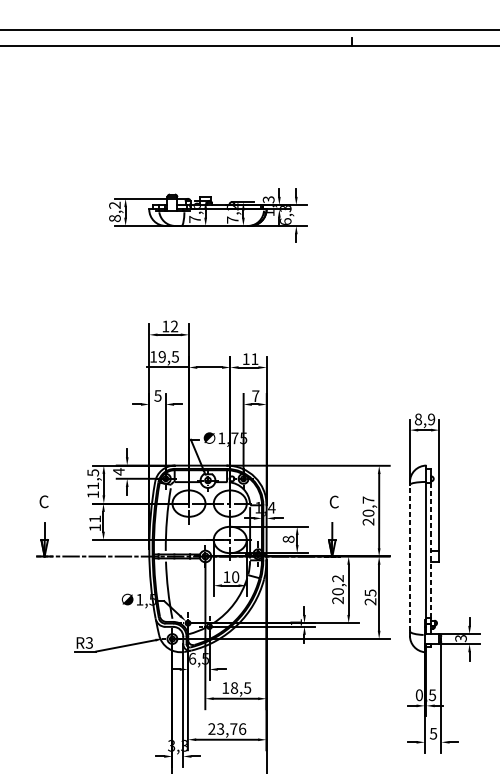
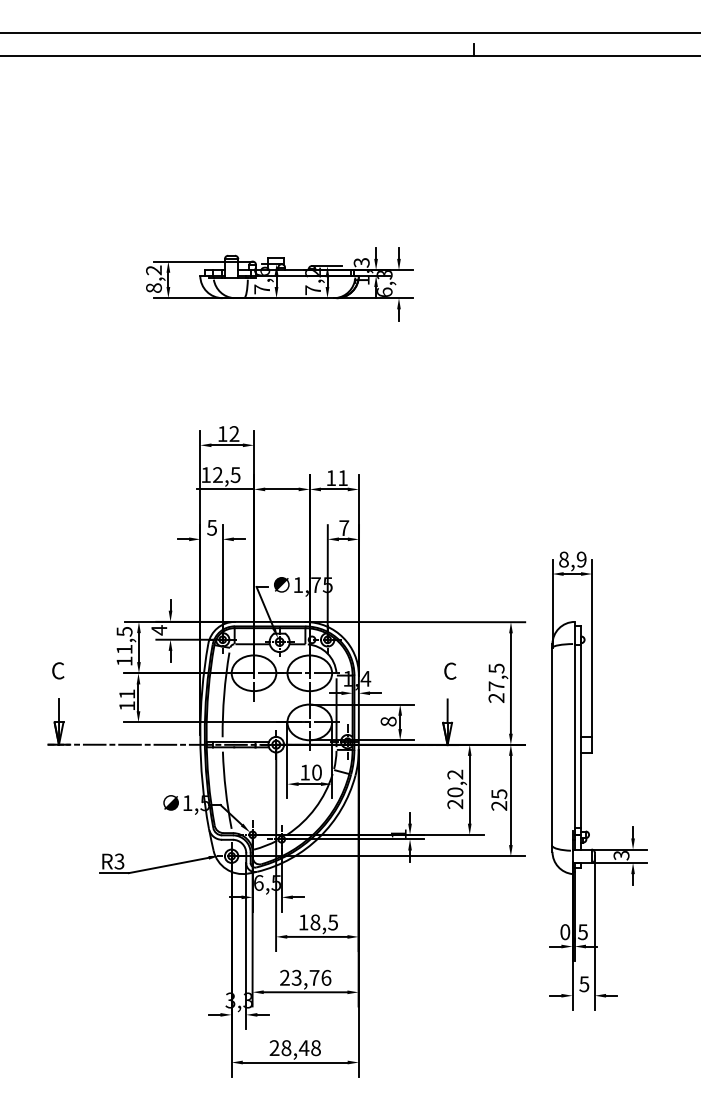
text: (161, 357) -> (217, 475), 19,5 -> 12,5
text: (368, 506) -> (496, 677), 20,7 -> 27,5
line: (430, 550) -> (580, 736), dashed -> solid
line: (409, 557) -> (552, 746), dashed -> solid

